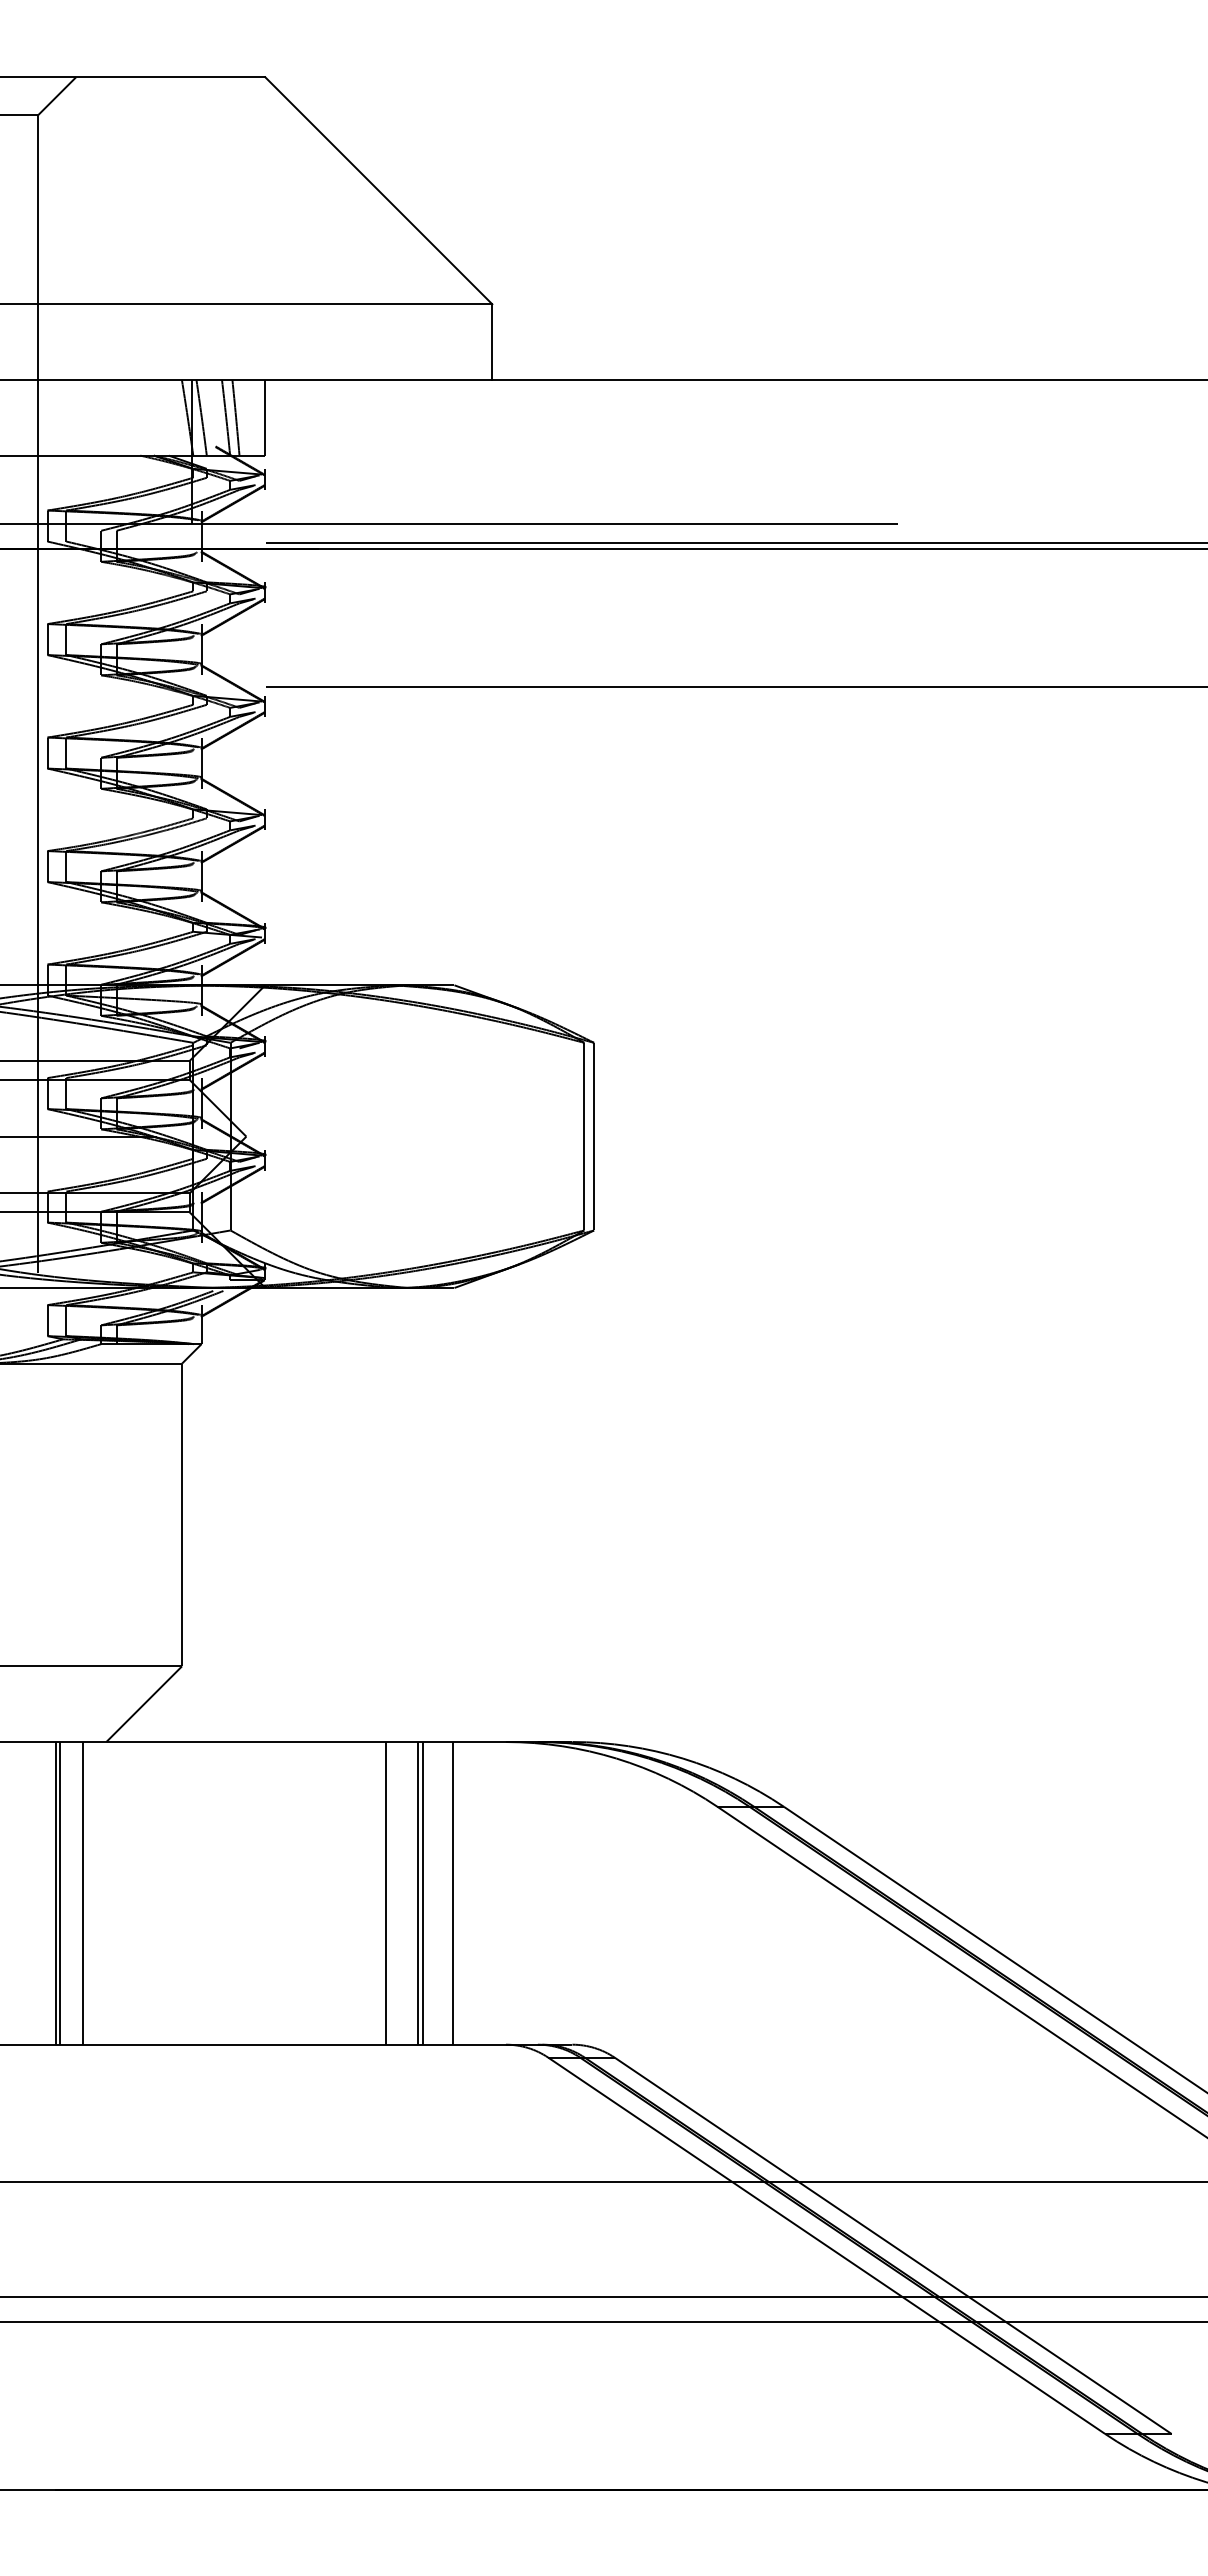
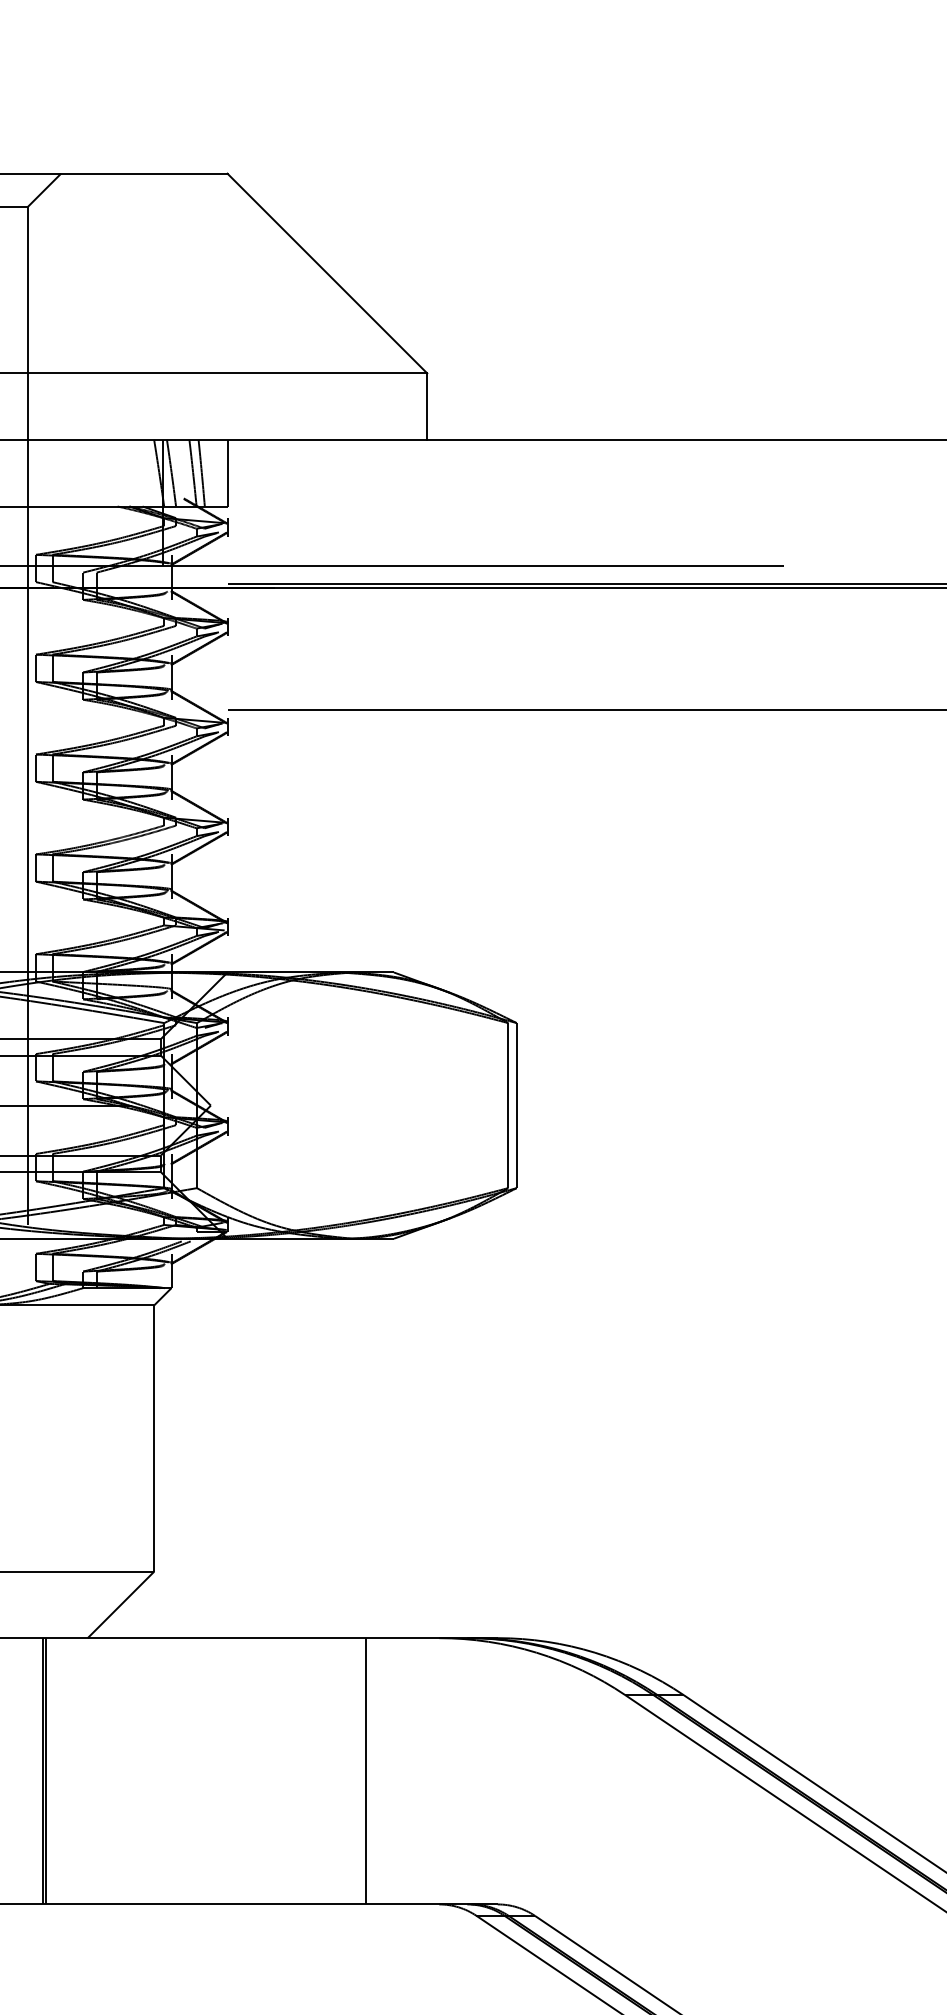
line: (82, 1893) -> (66, 1771), removed
line: (386, 1893) -> (334, 1771), removed
line: (418, 1893) -> (362, 1771), removed
line: (452, 1893) -> (392, 1771), removed

